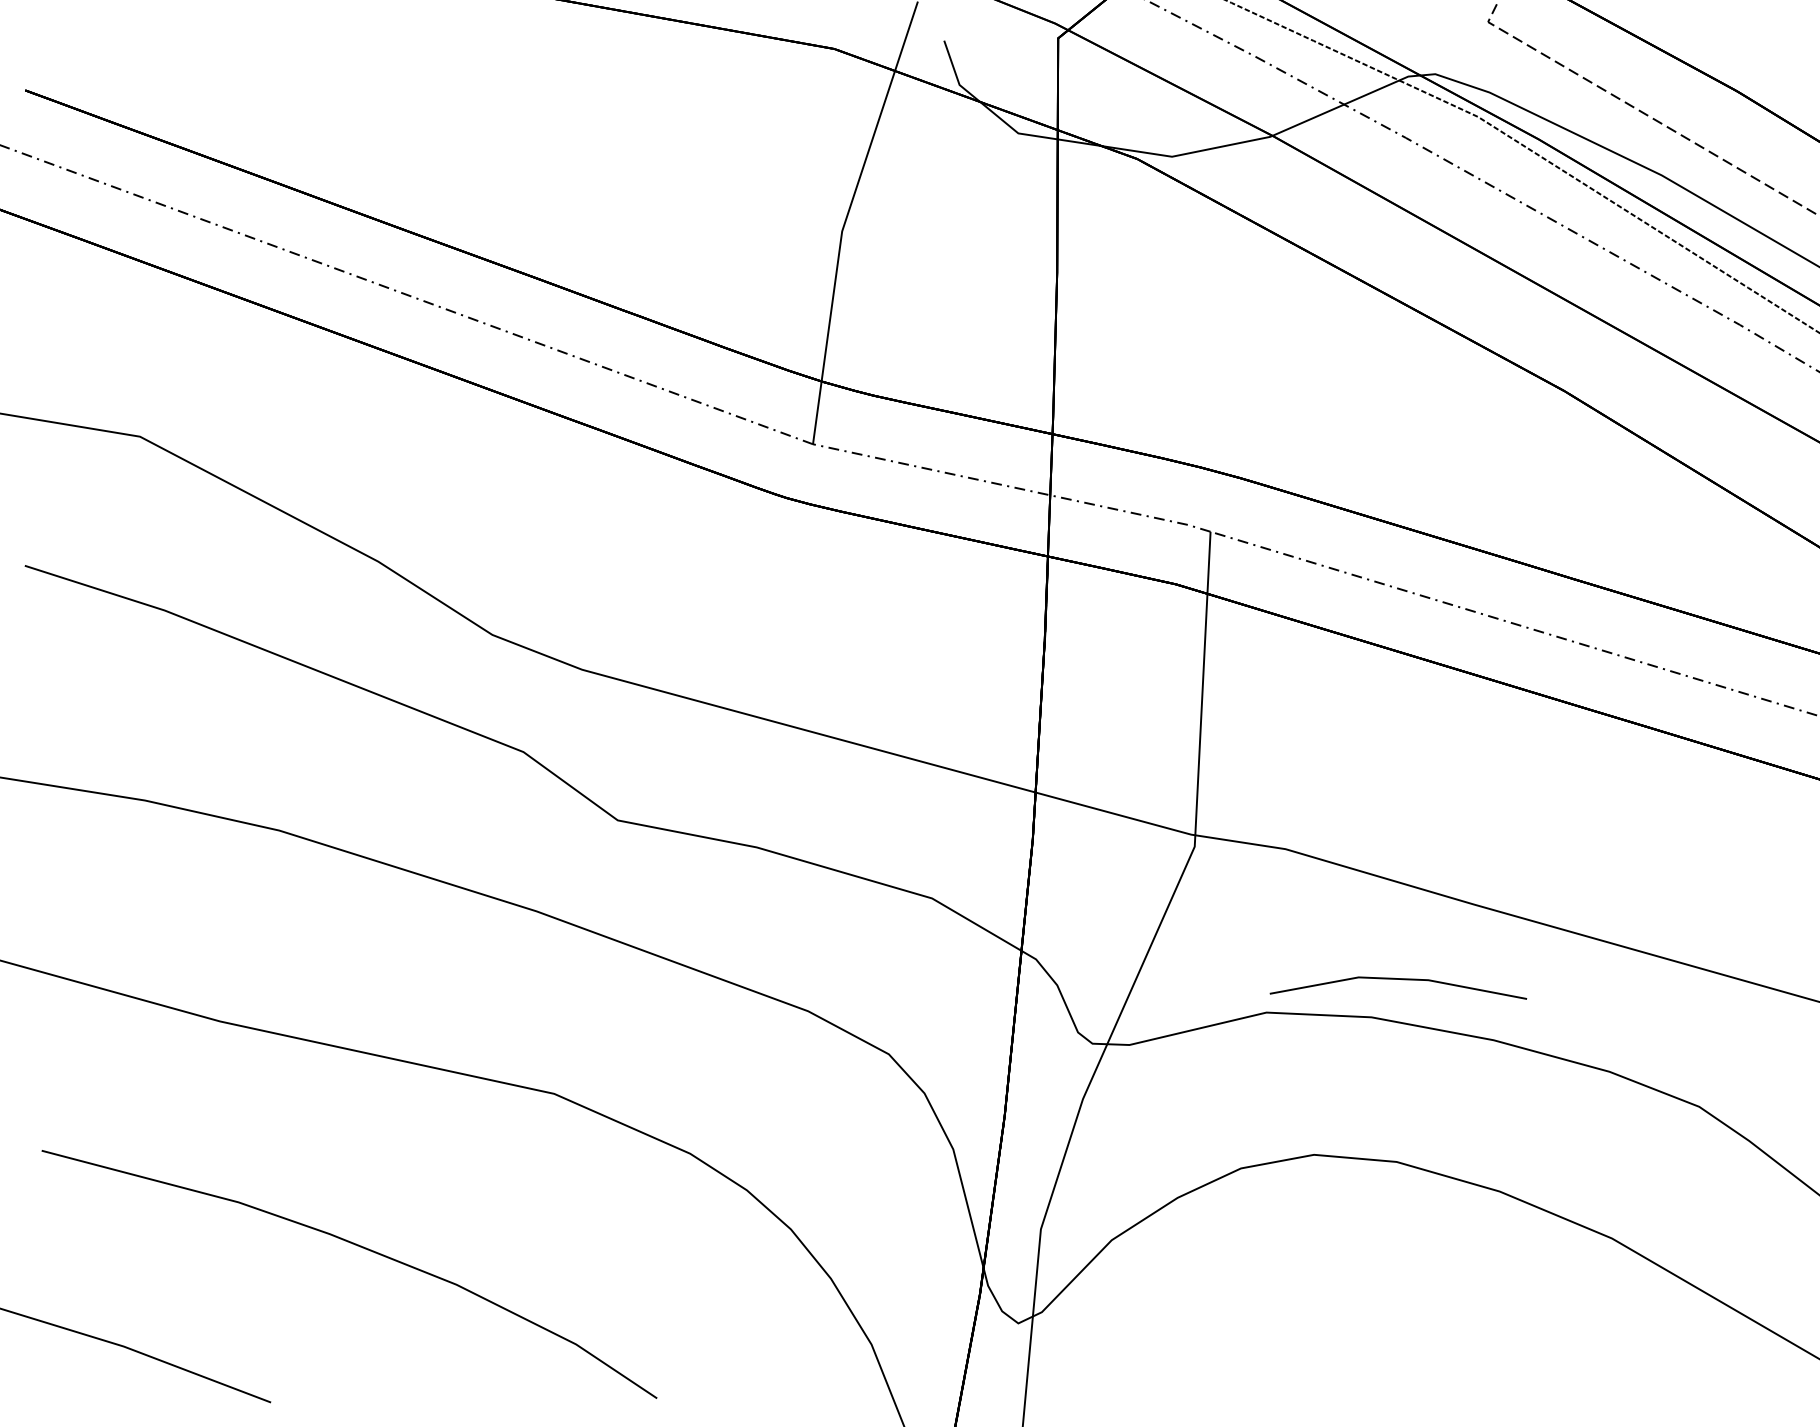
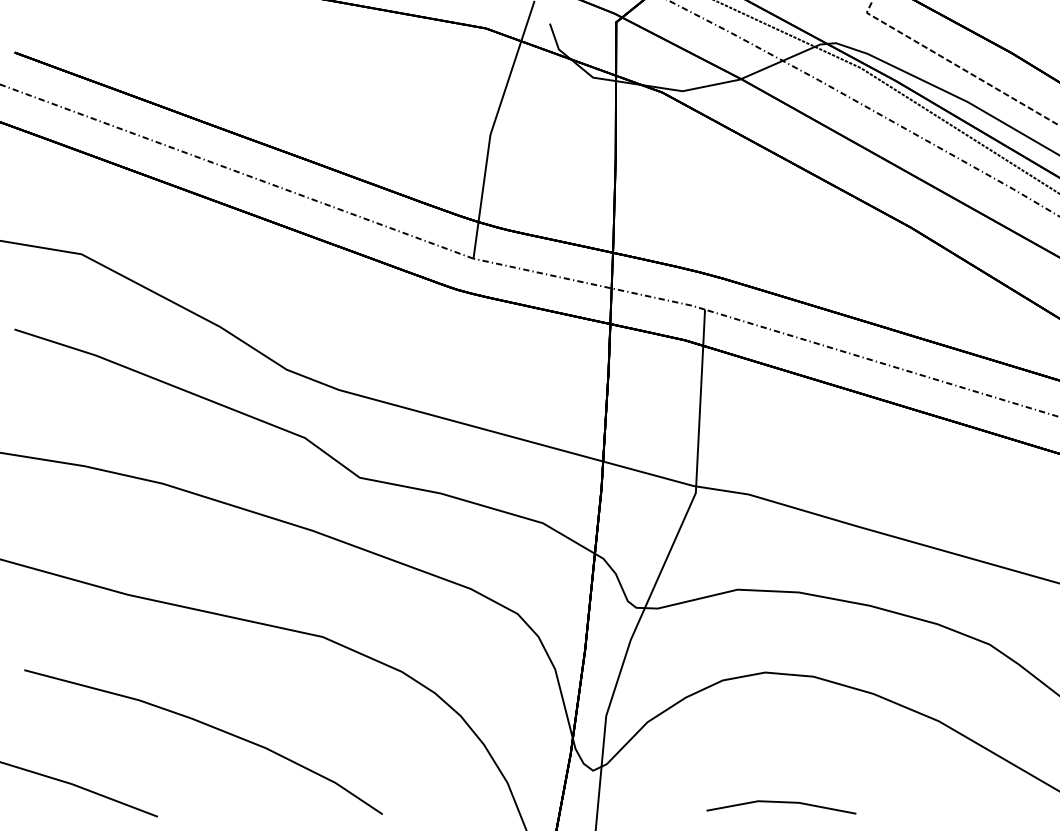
line: (1400, 981) -> (782, 803), moved

